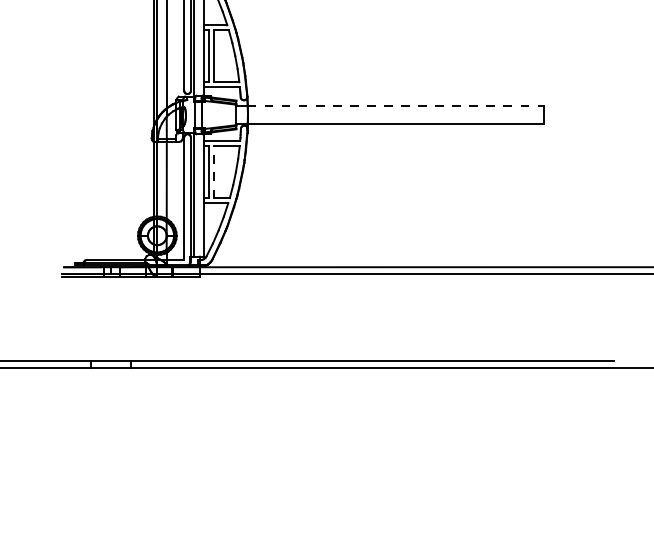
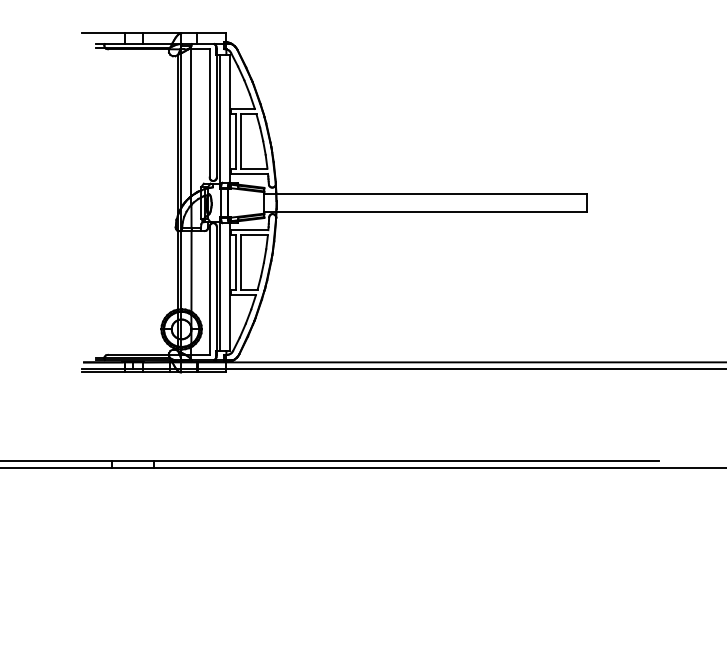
line: (396, 105) -> (432, 193), dashed -> solid
line: (214, 171) -> (241, 262), dashed -> solid

